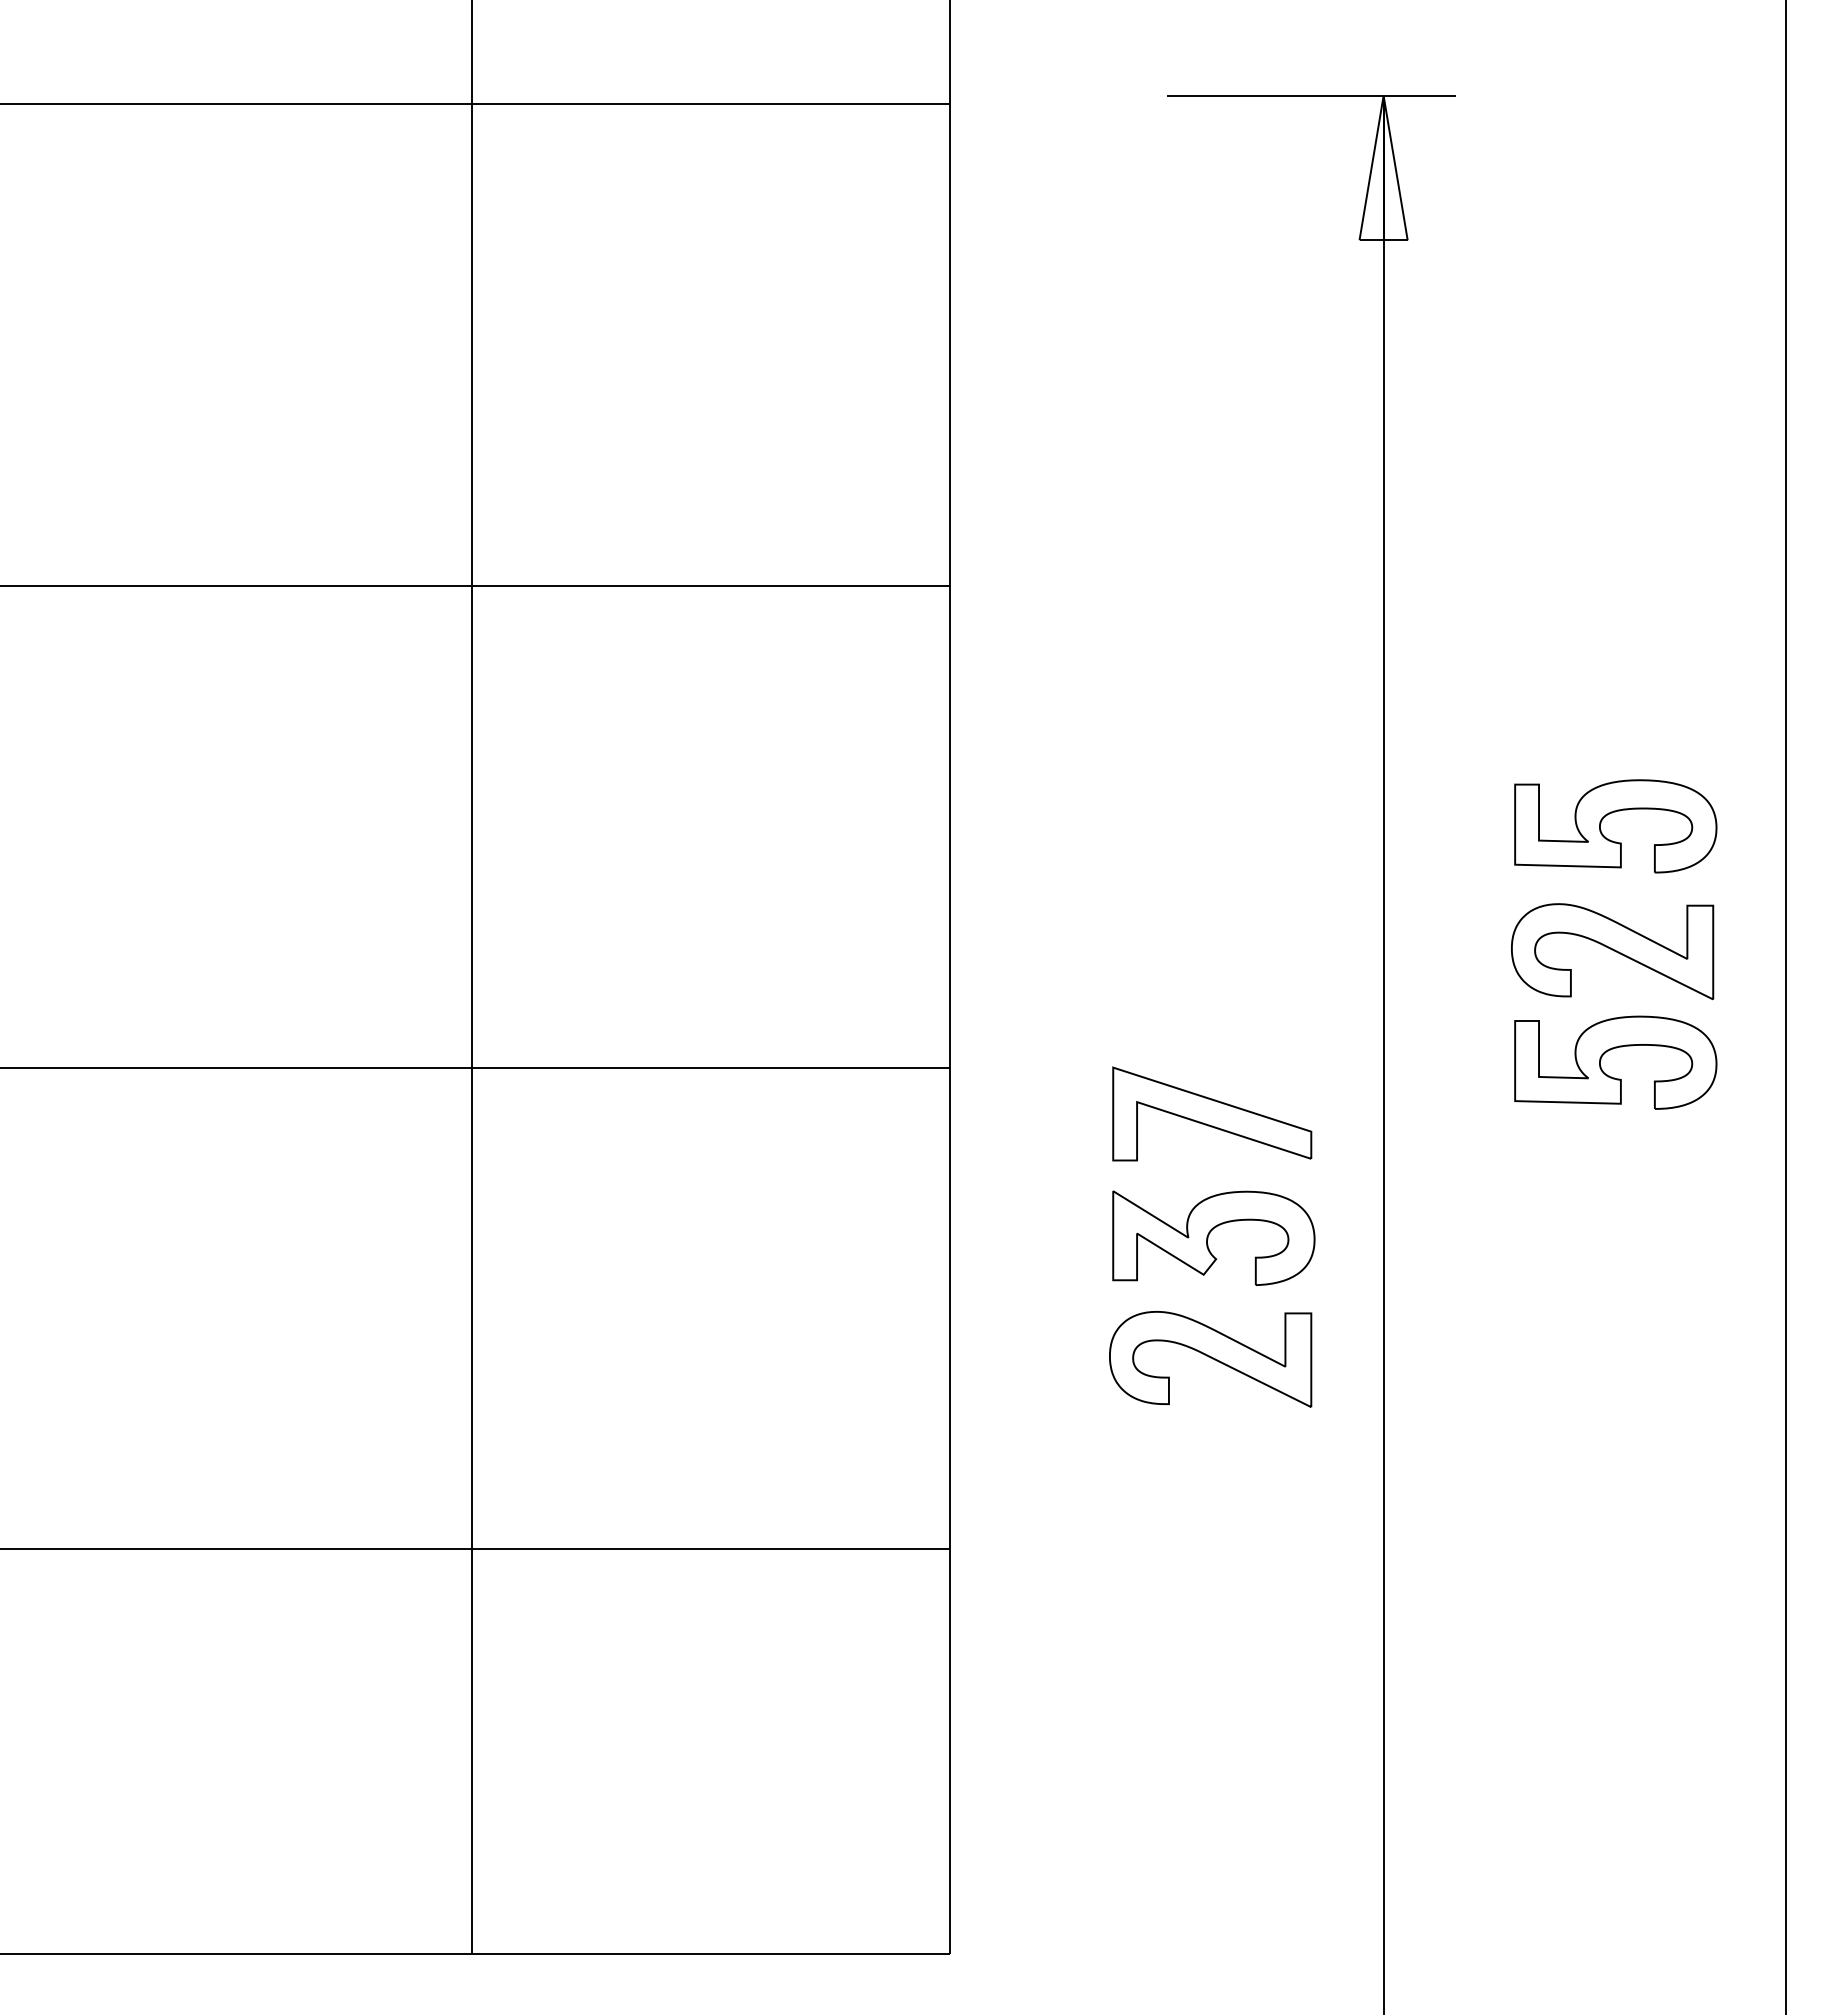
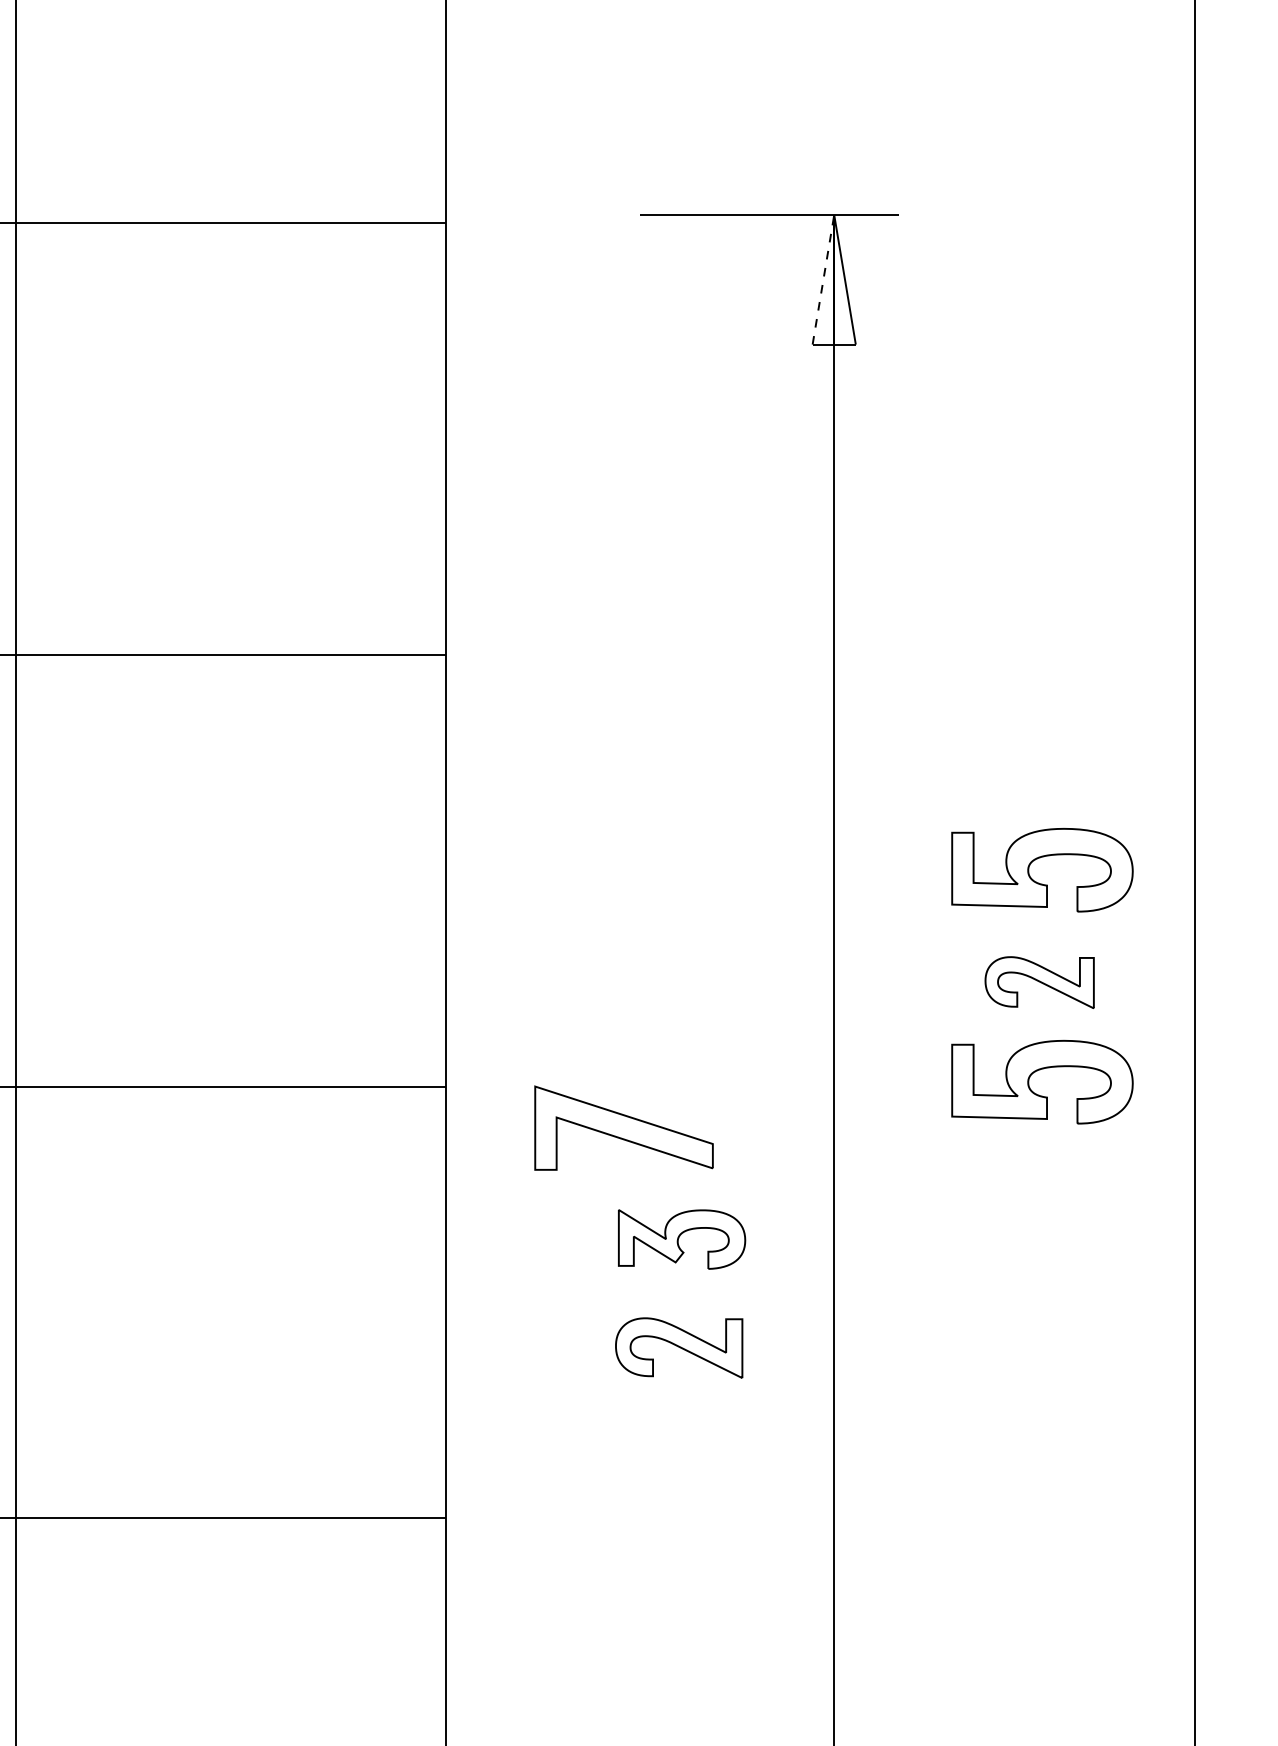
line: (1371, 167) -> (823, 279), solid -> dashed
part: (1612, 951) -> (1039, 982), size x0.6
part: (1212, 1113) -> (624, 1127), moved
part: (1213, 1237) -> (681, 1238), size x0.7
part: (1210, 1358) -> (678, 1347), size x0.7

